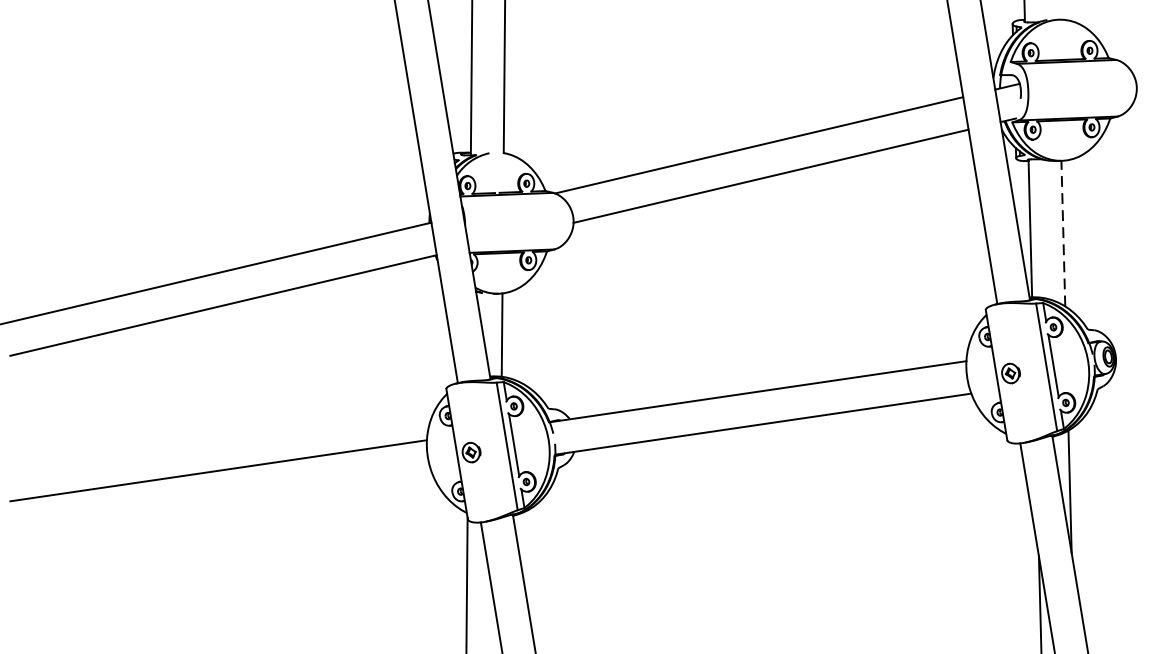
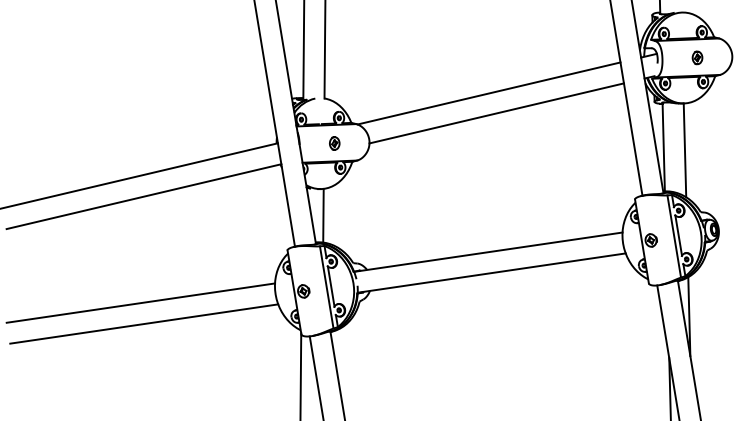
part: (1082, 89) -> (697, 57), added
part: (519, 222) -> (334, 143), added
line: (1062, 233) -> (684, 150), dashed -> solid
line: (224, 502) -> (144, 323), added

